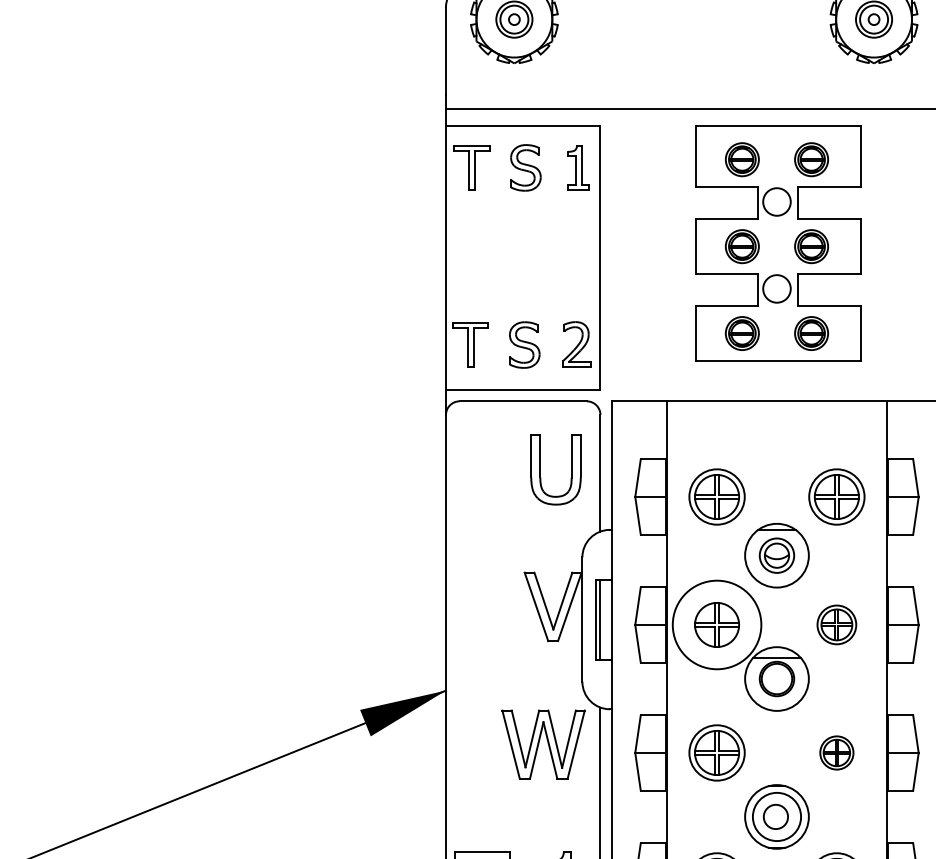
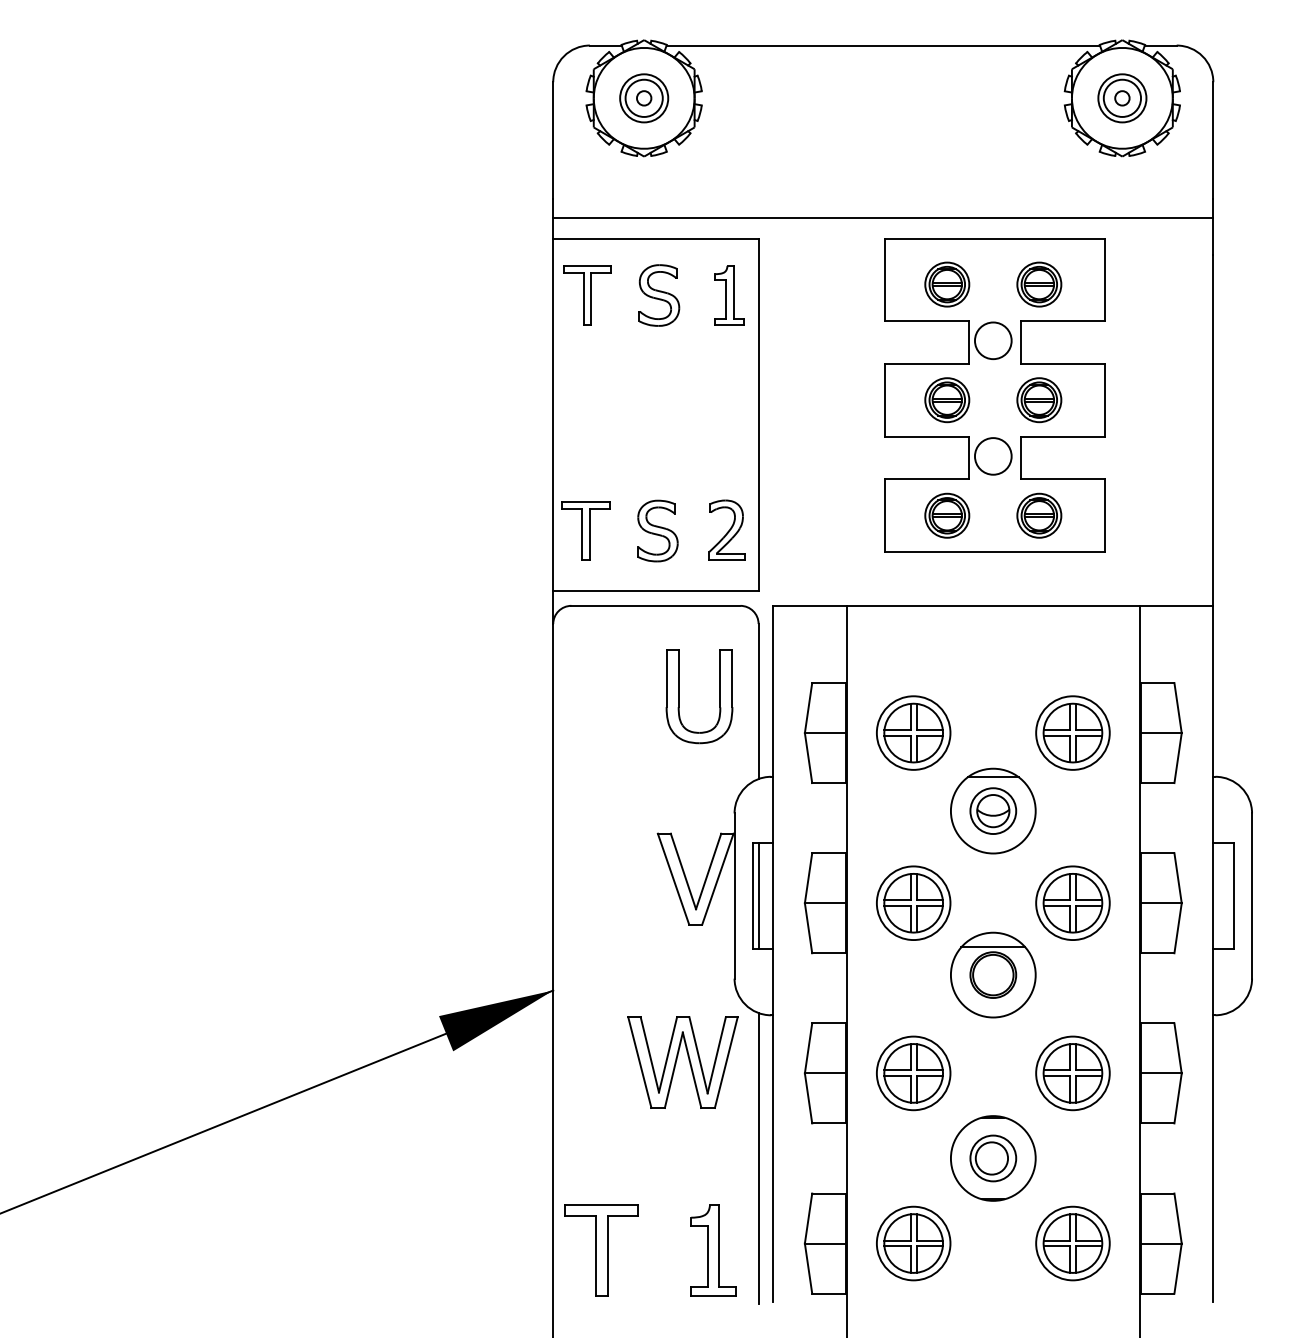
part: (836, 624) -> (1072, 902), size x1.43
circle: (716, 625) -> (913, 903), size x0.62
part: (836, 753) -> (1072, 1073), size x1.67
circle: (777, 816) -> (993, 1158), size x0.71

